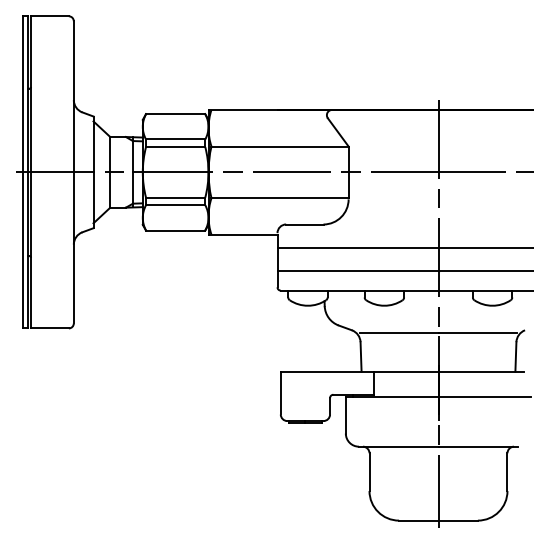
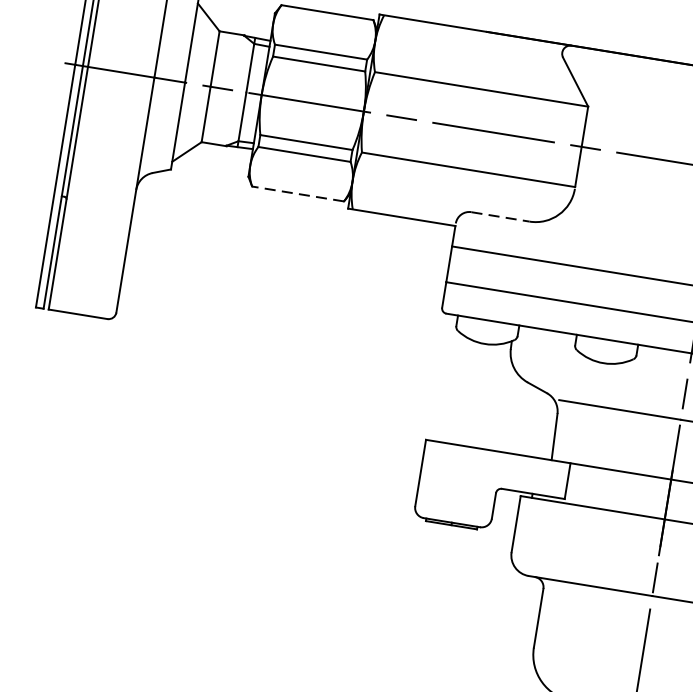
line: (304, 224) -> (499, 216), solid -> dashed
line: (175, 230) -> (297, 193), solid -> dashed

